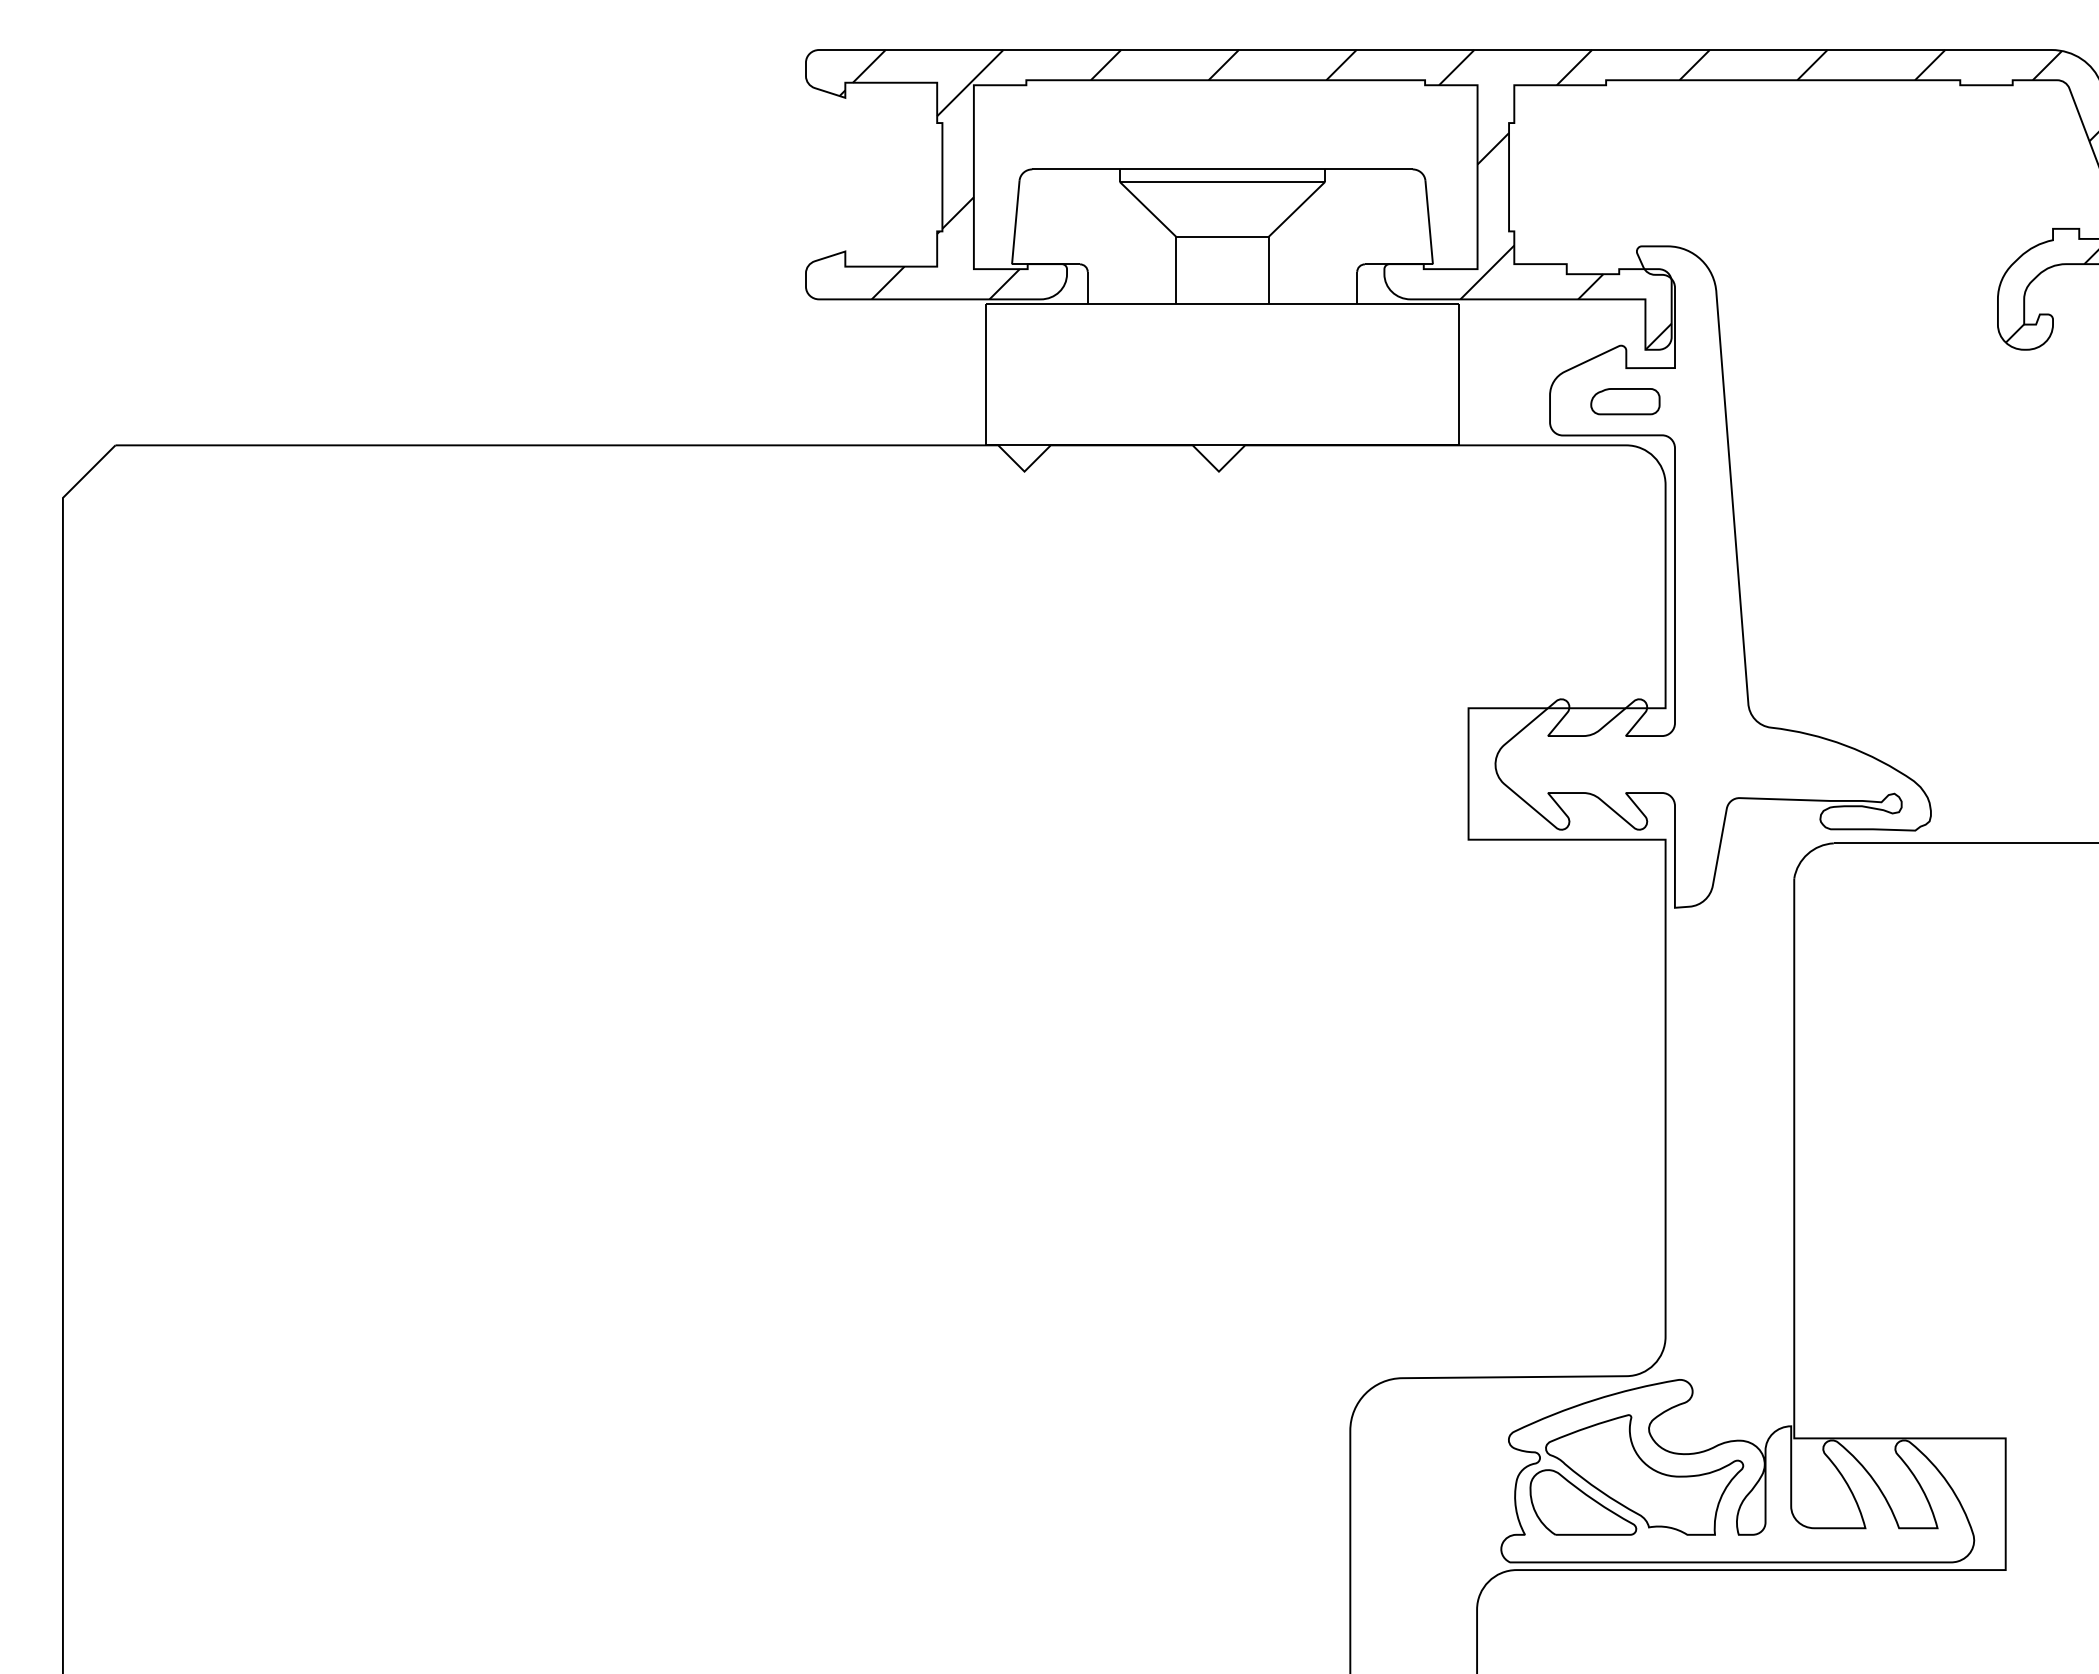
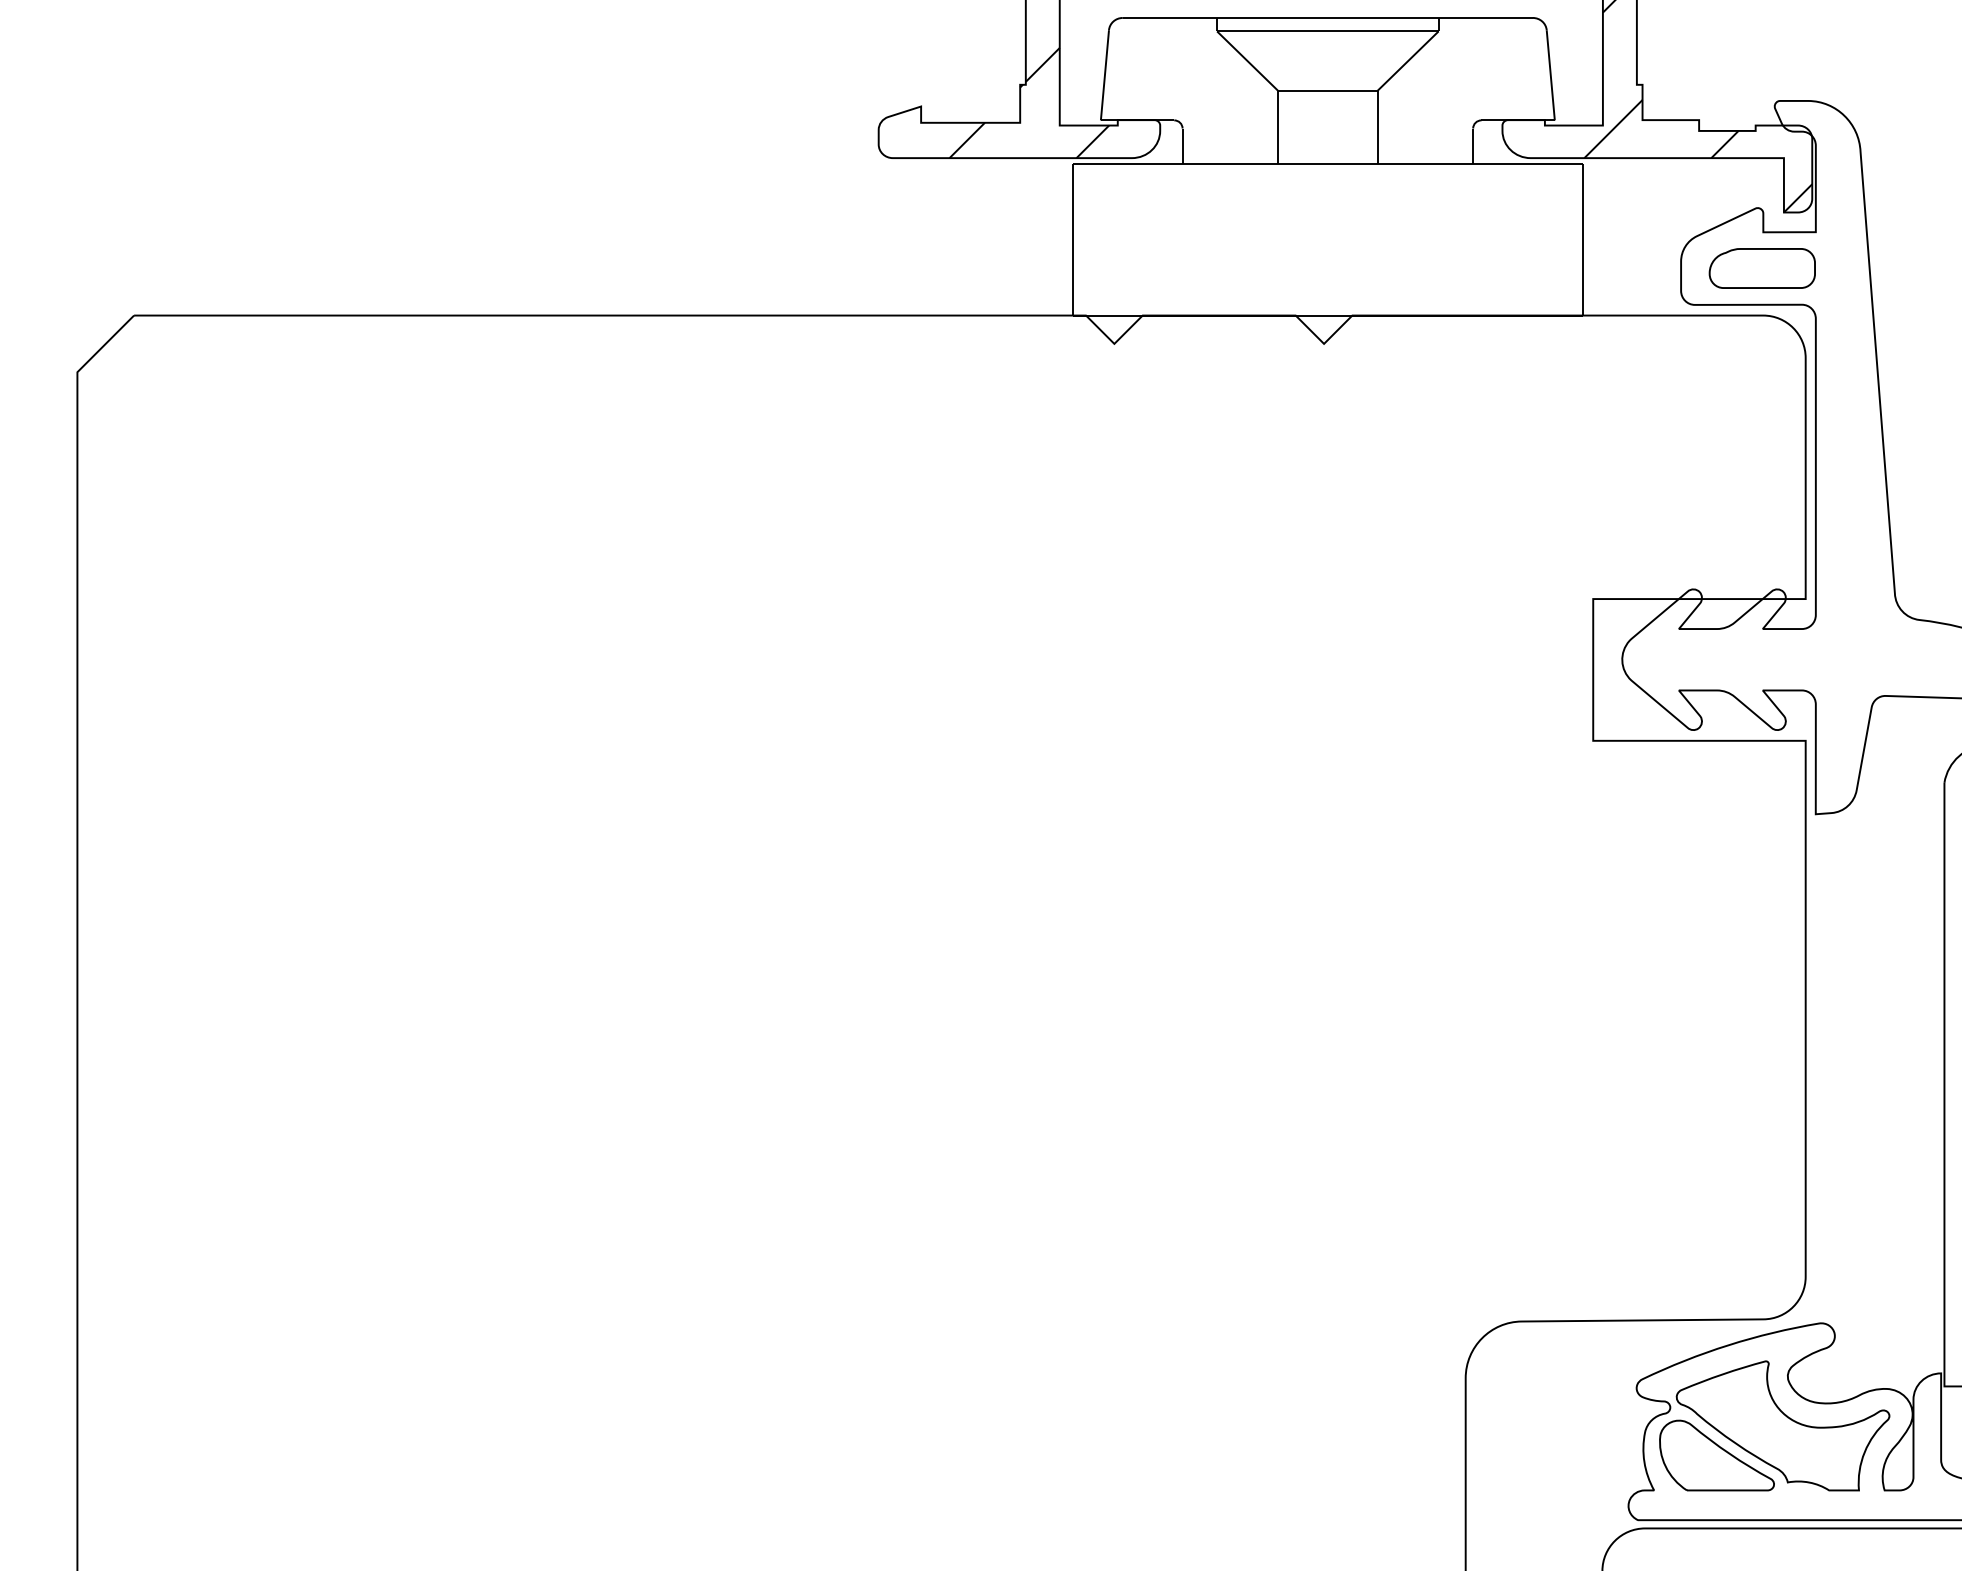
part: (1625, 401) -> (1762, 268), size x1.43

